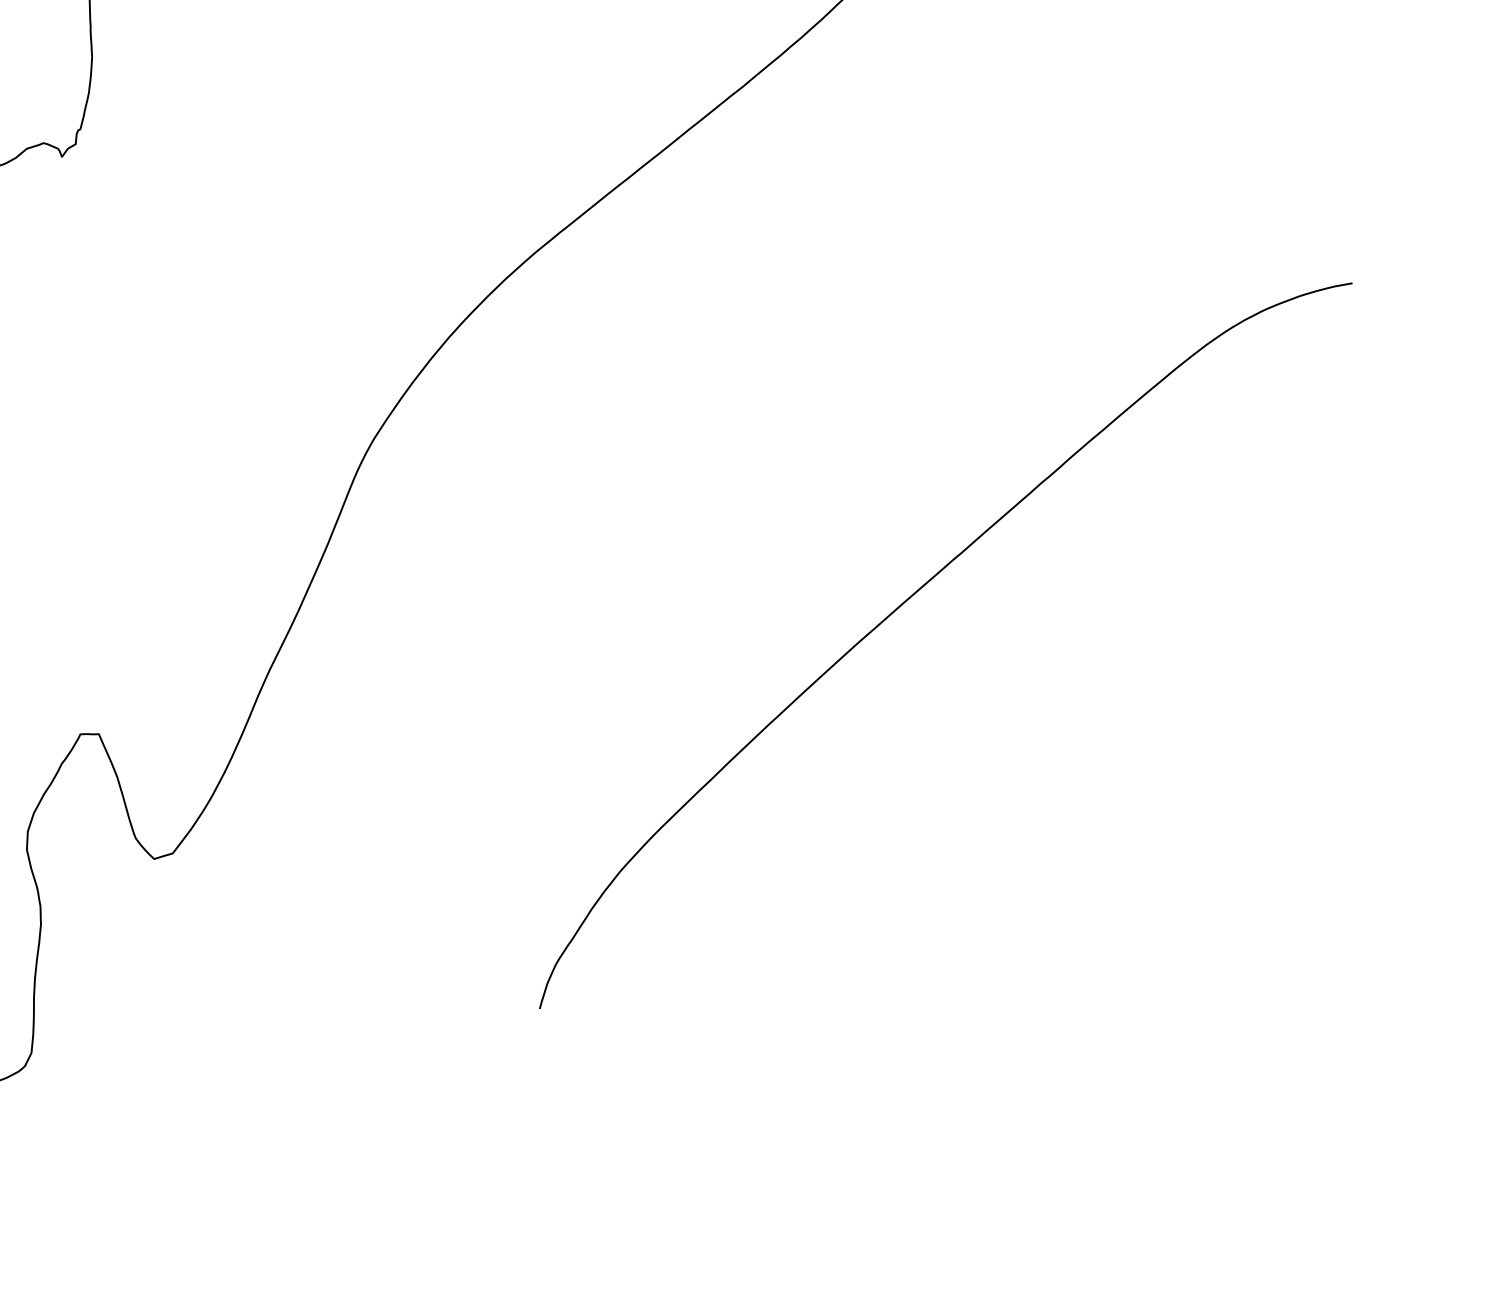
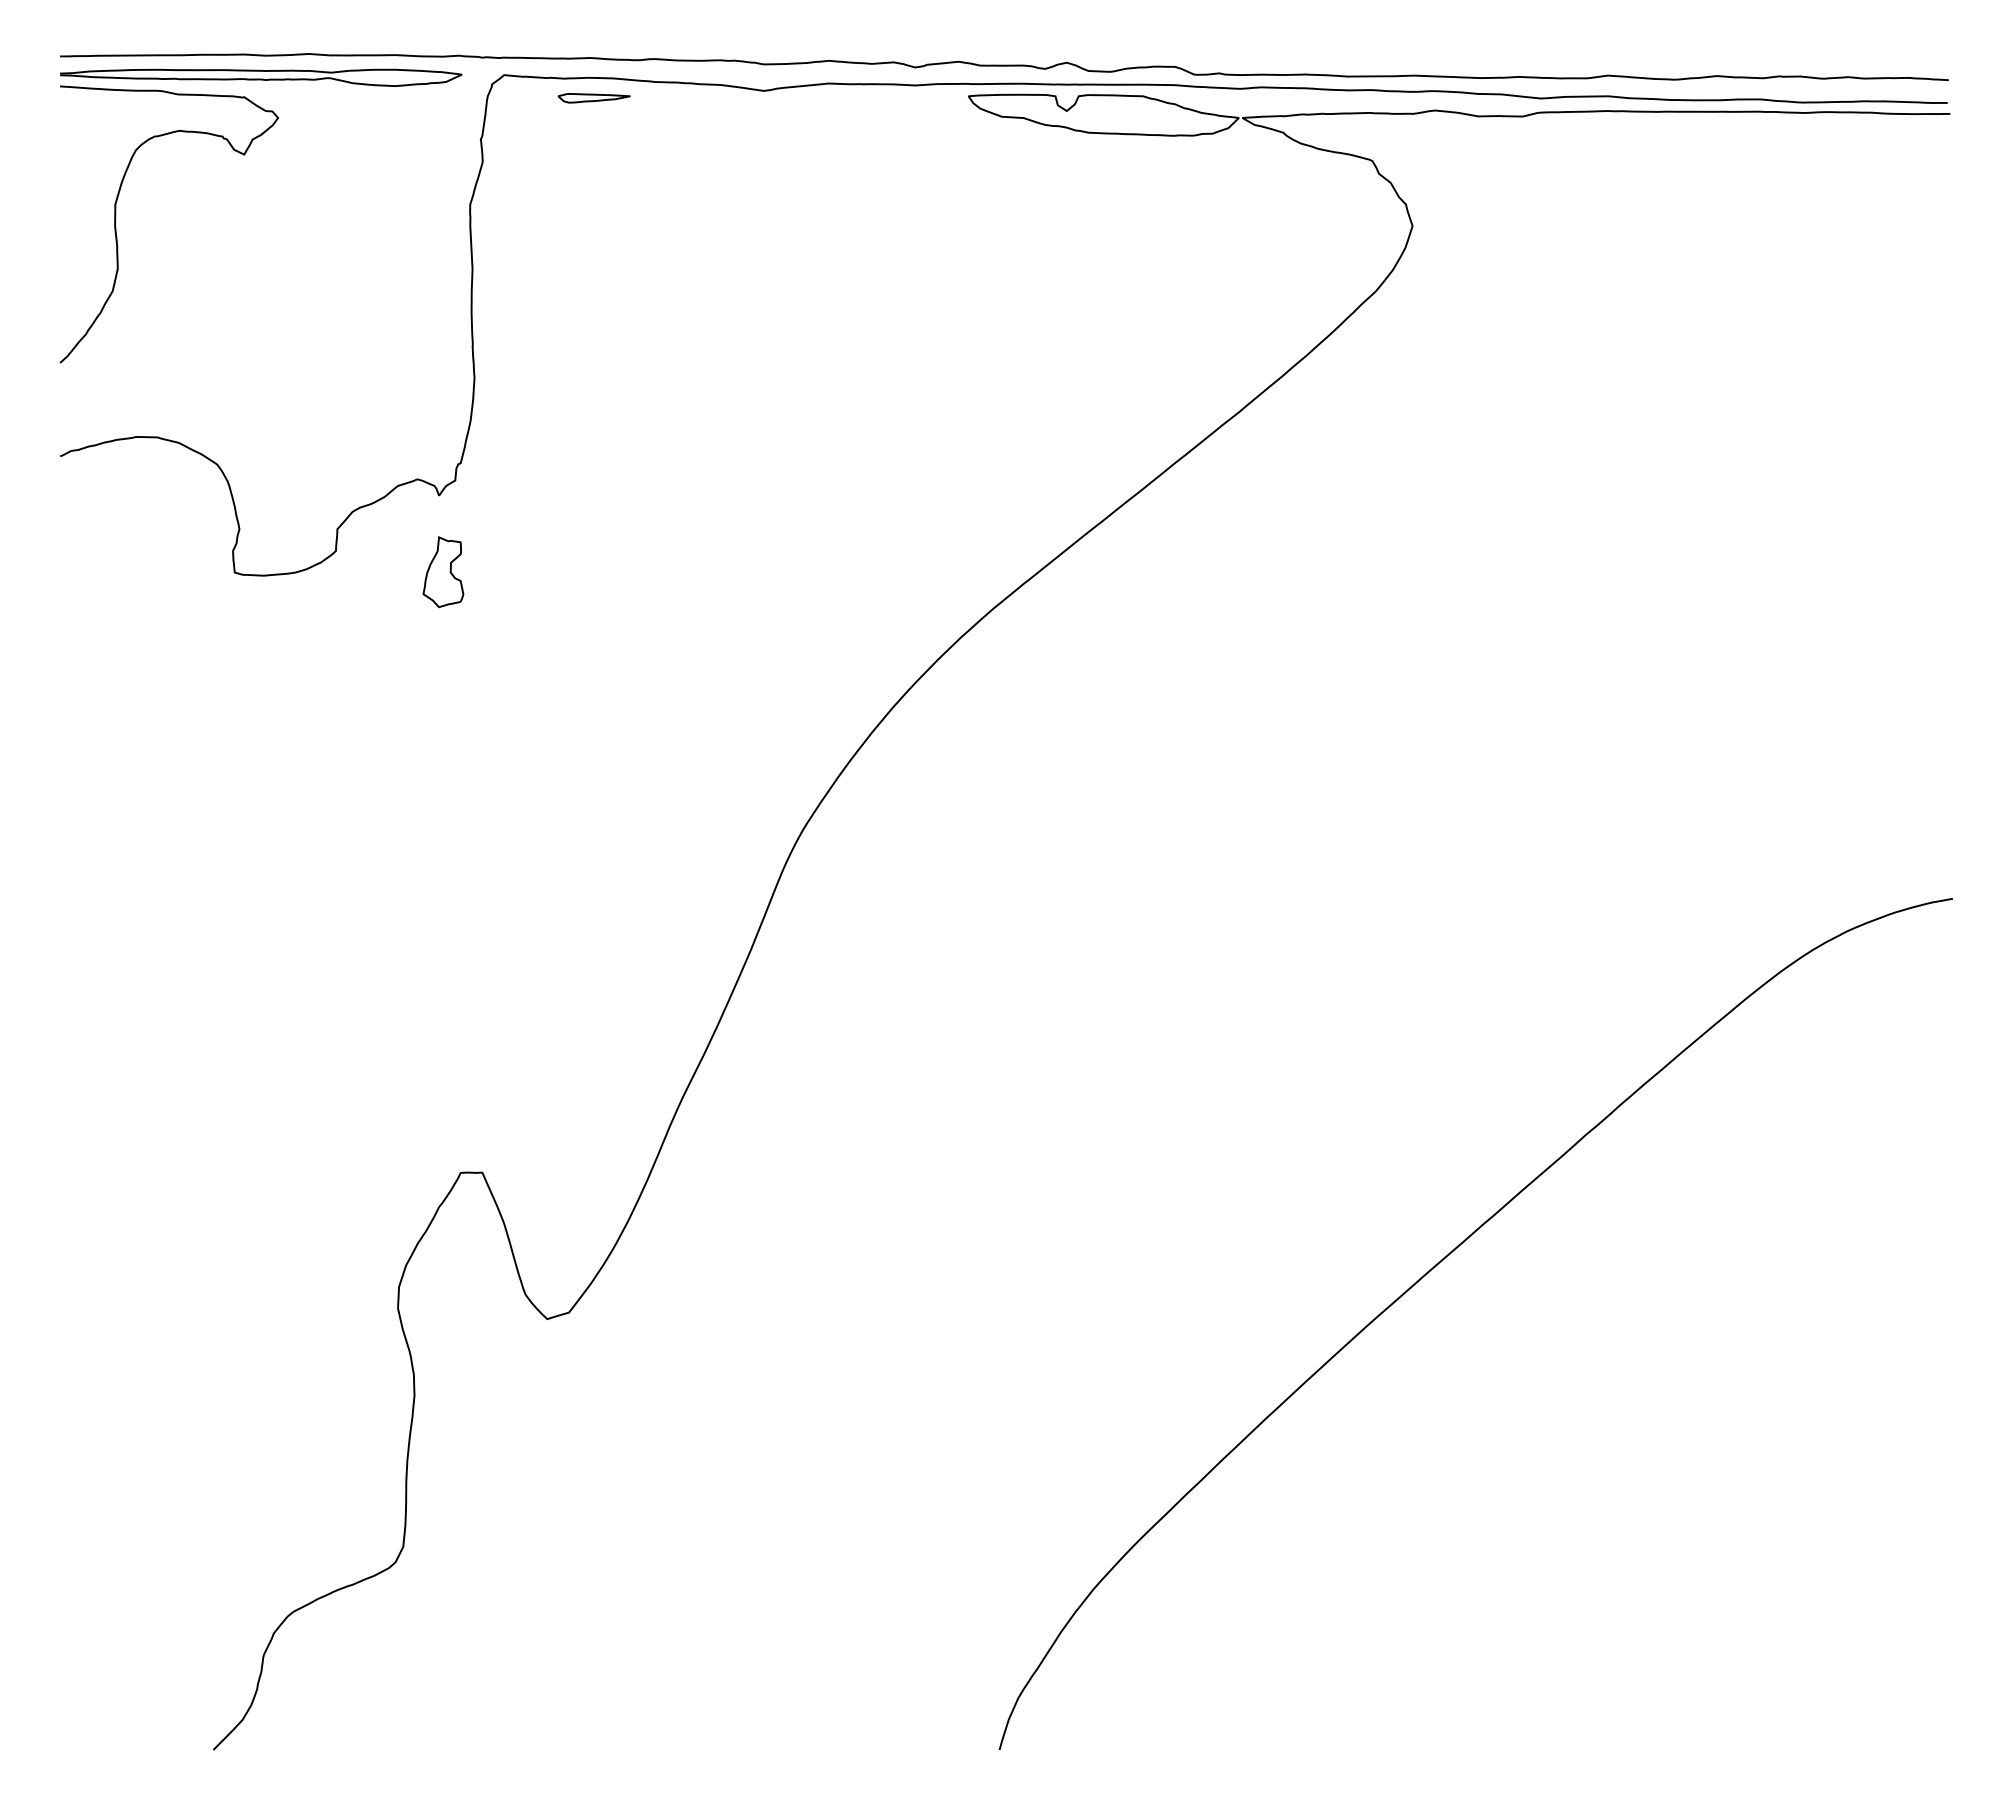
part: (65, 221) -> (443, 571), added
curve: (903, 604) -> (1426, 1275), moved

